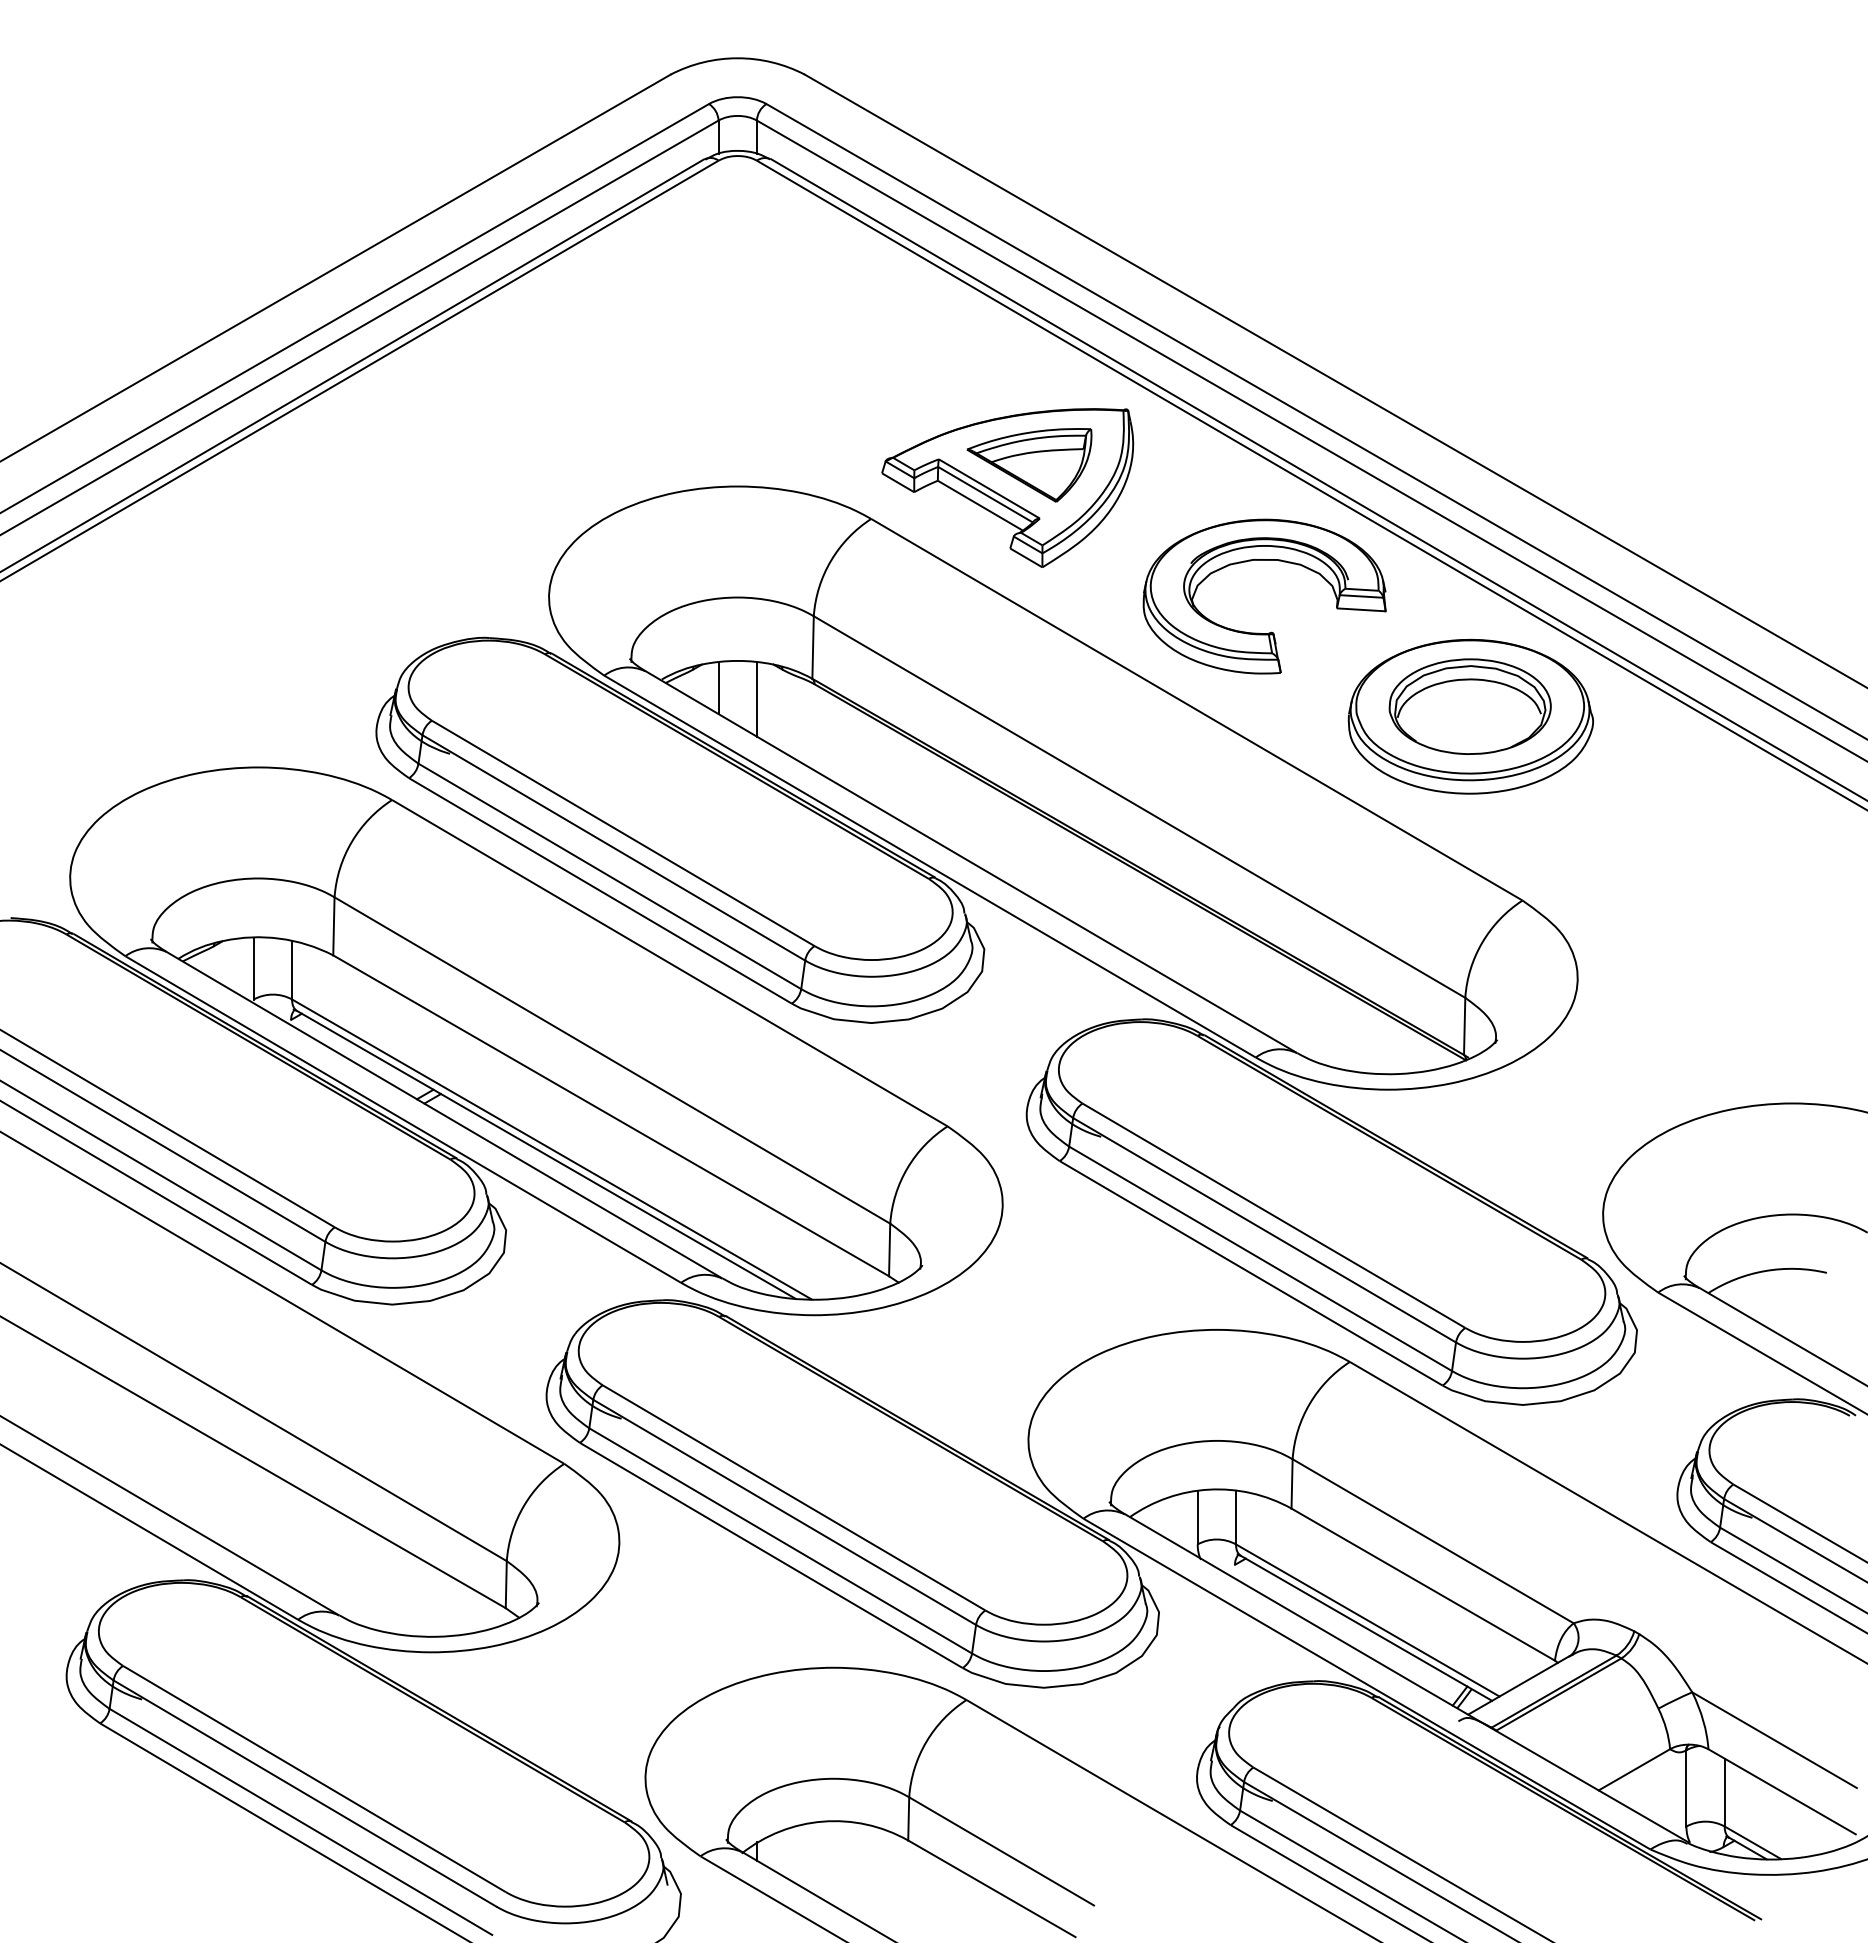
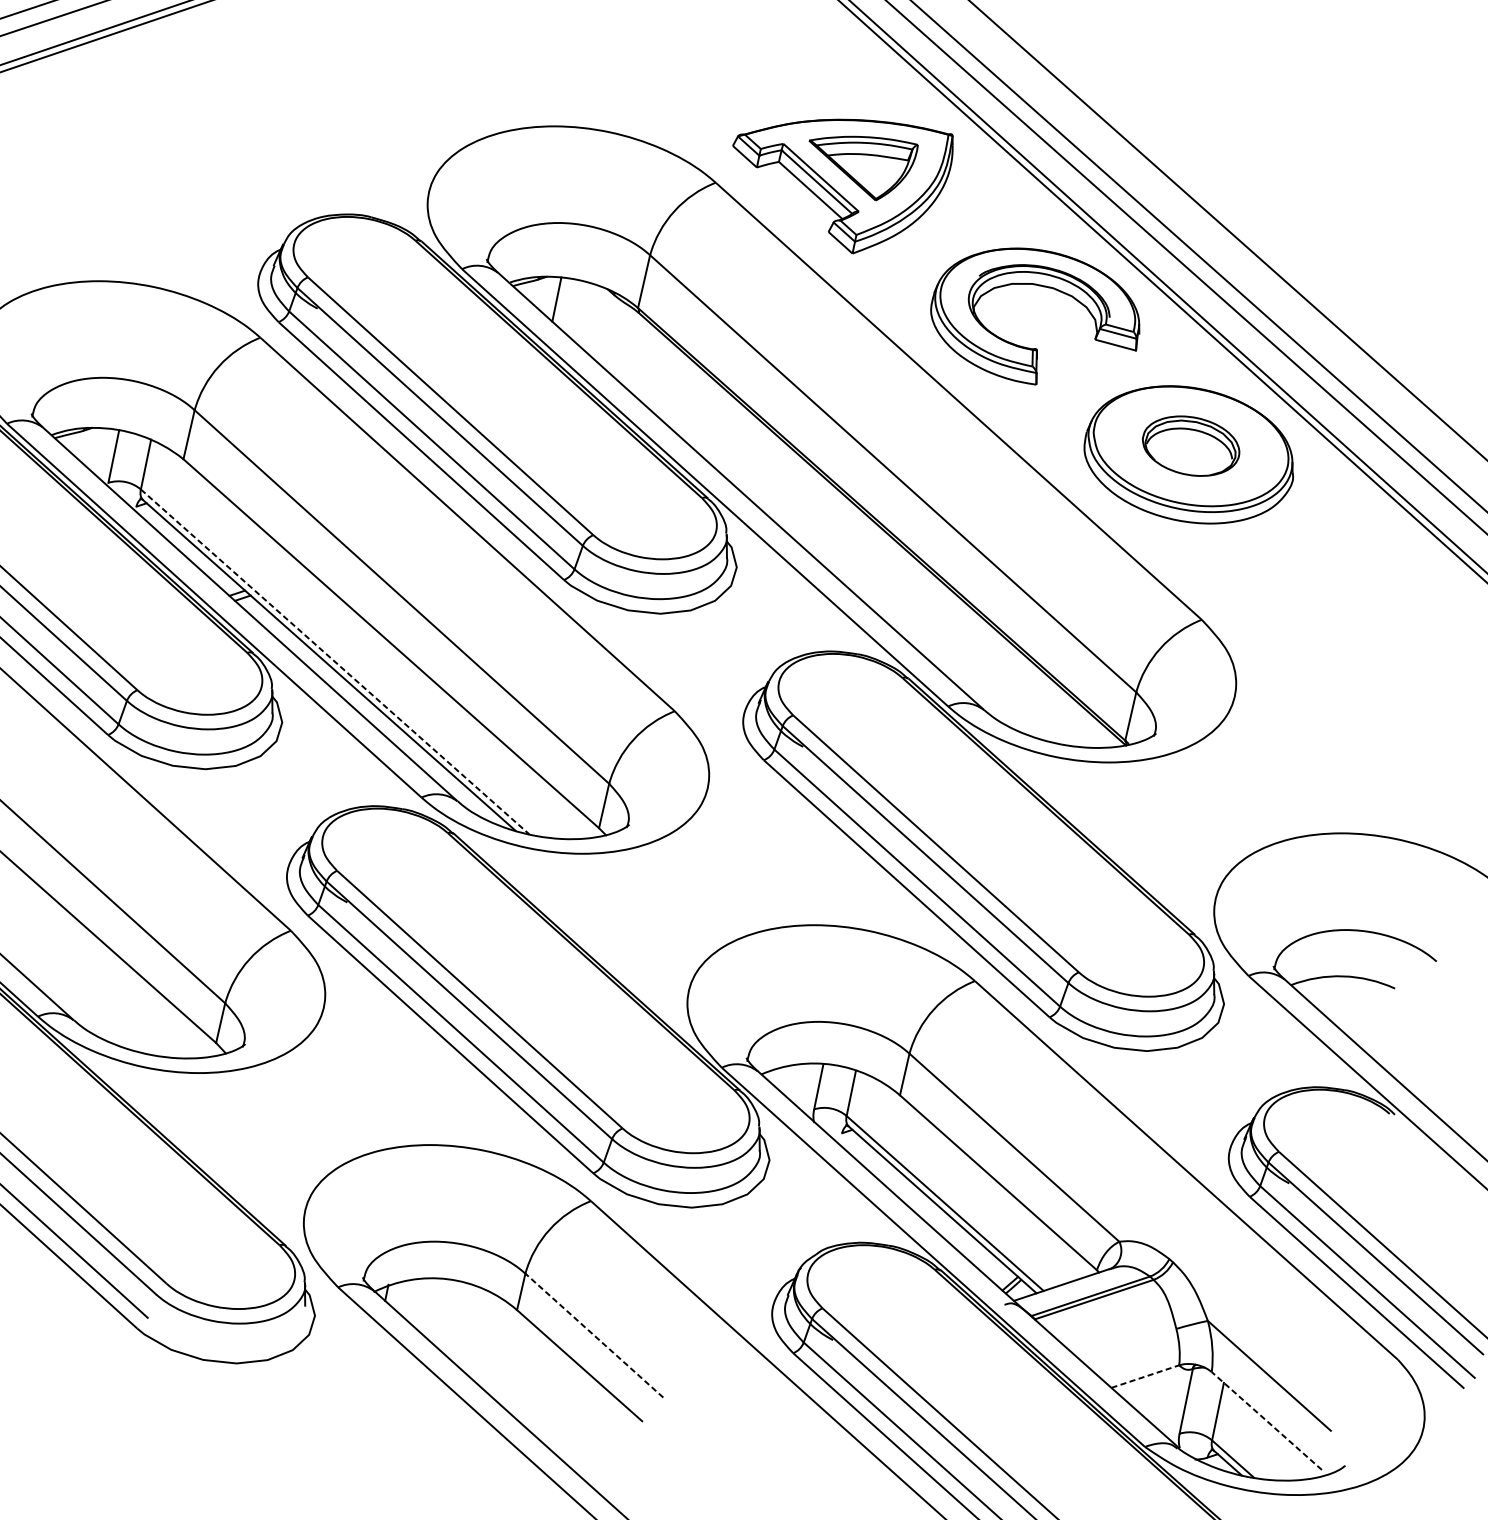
line: (756, 698) -> (587, 315), removed
part: (1469, 706) -> (1190, 445), size x0.7
line: (551, 1149) -> (334, 661), solid -> dashed
line: (1634, 1769) -> (1145, 1376), solid -> dashed
line: (1781, 1791) -> (1266, 1420), solid -> dashed
line: (1001, 1851) -> (594, 1335), solid -> dashed

